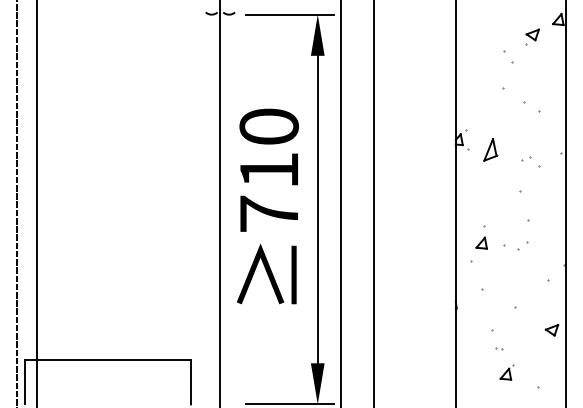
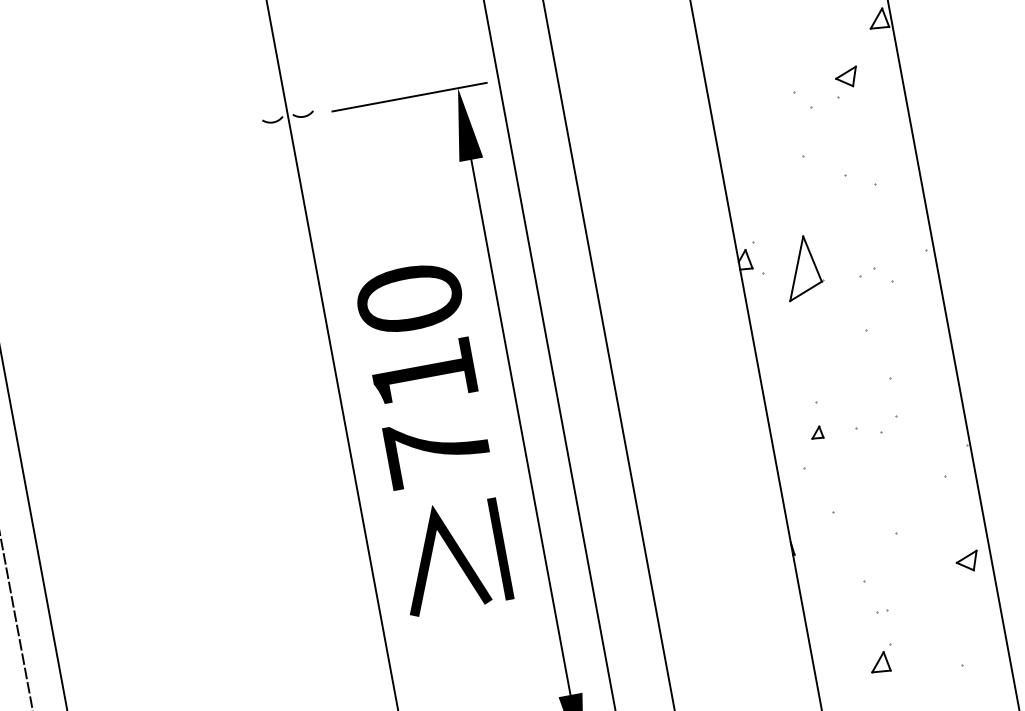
part: (532, 36) -> (846, 80), moved
part: (490, 149) -> (802, 267), size x1.6
part: (481, 242) -> (816, 431), size x0.6
part: (506, 372) -> (880, 659), moved

